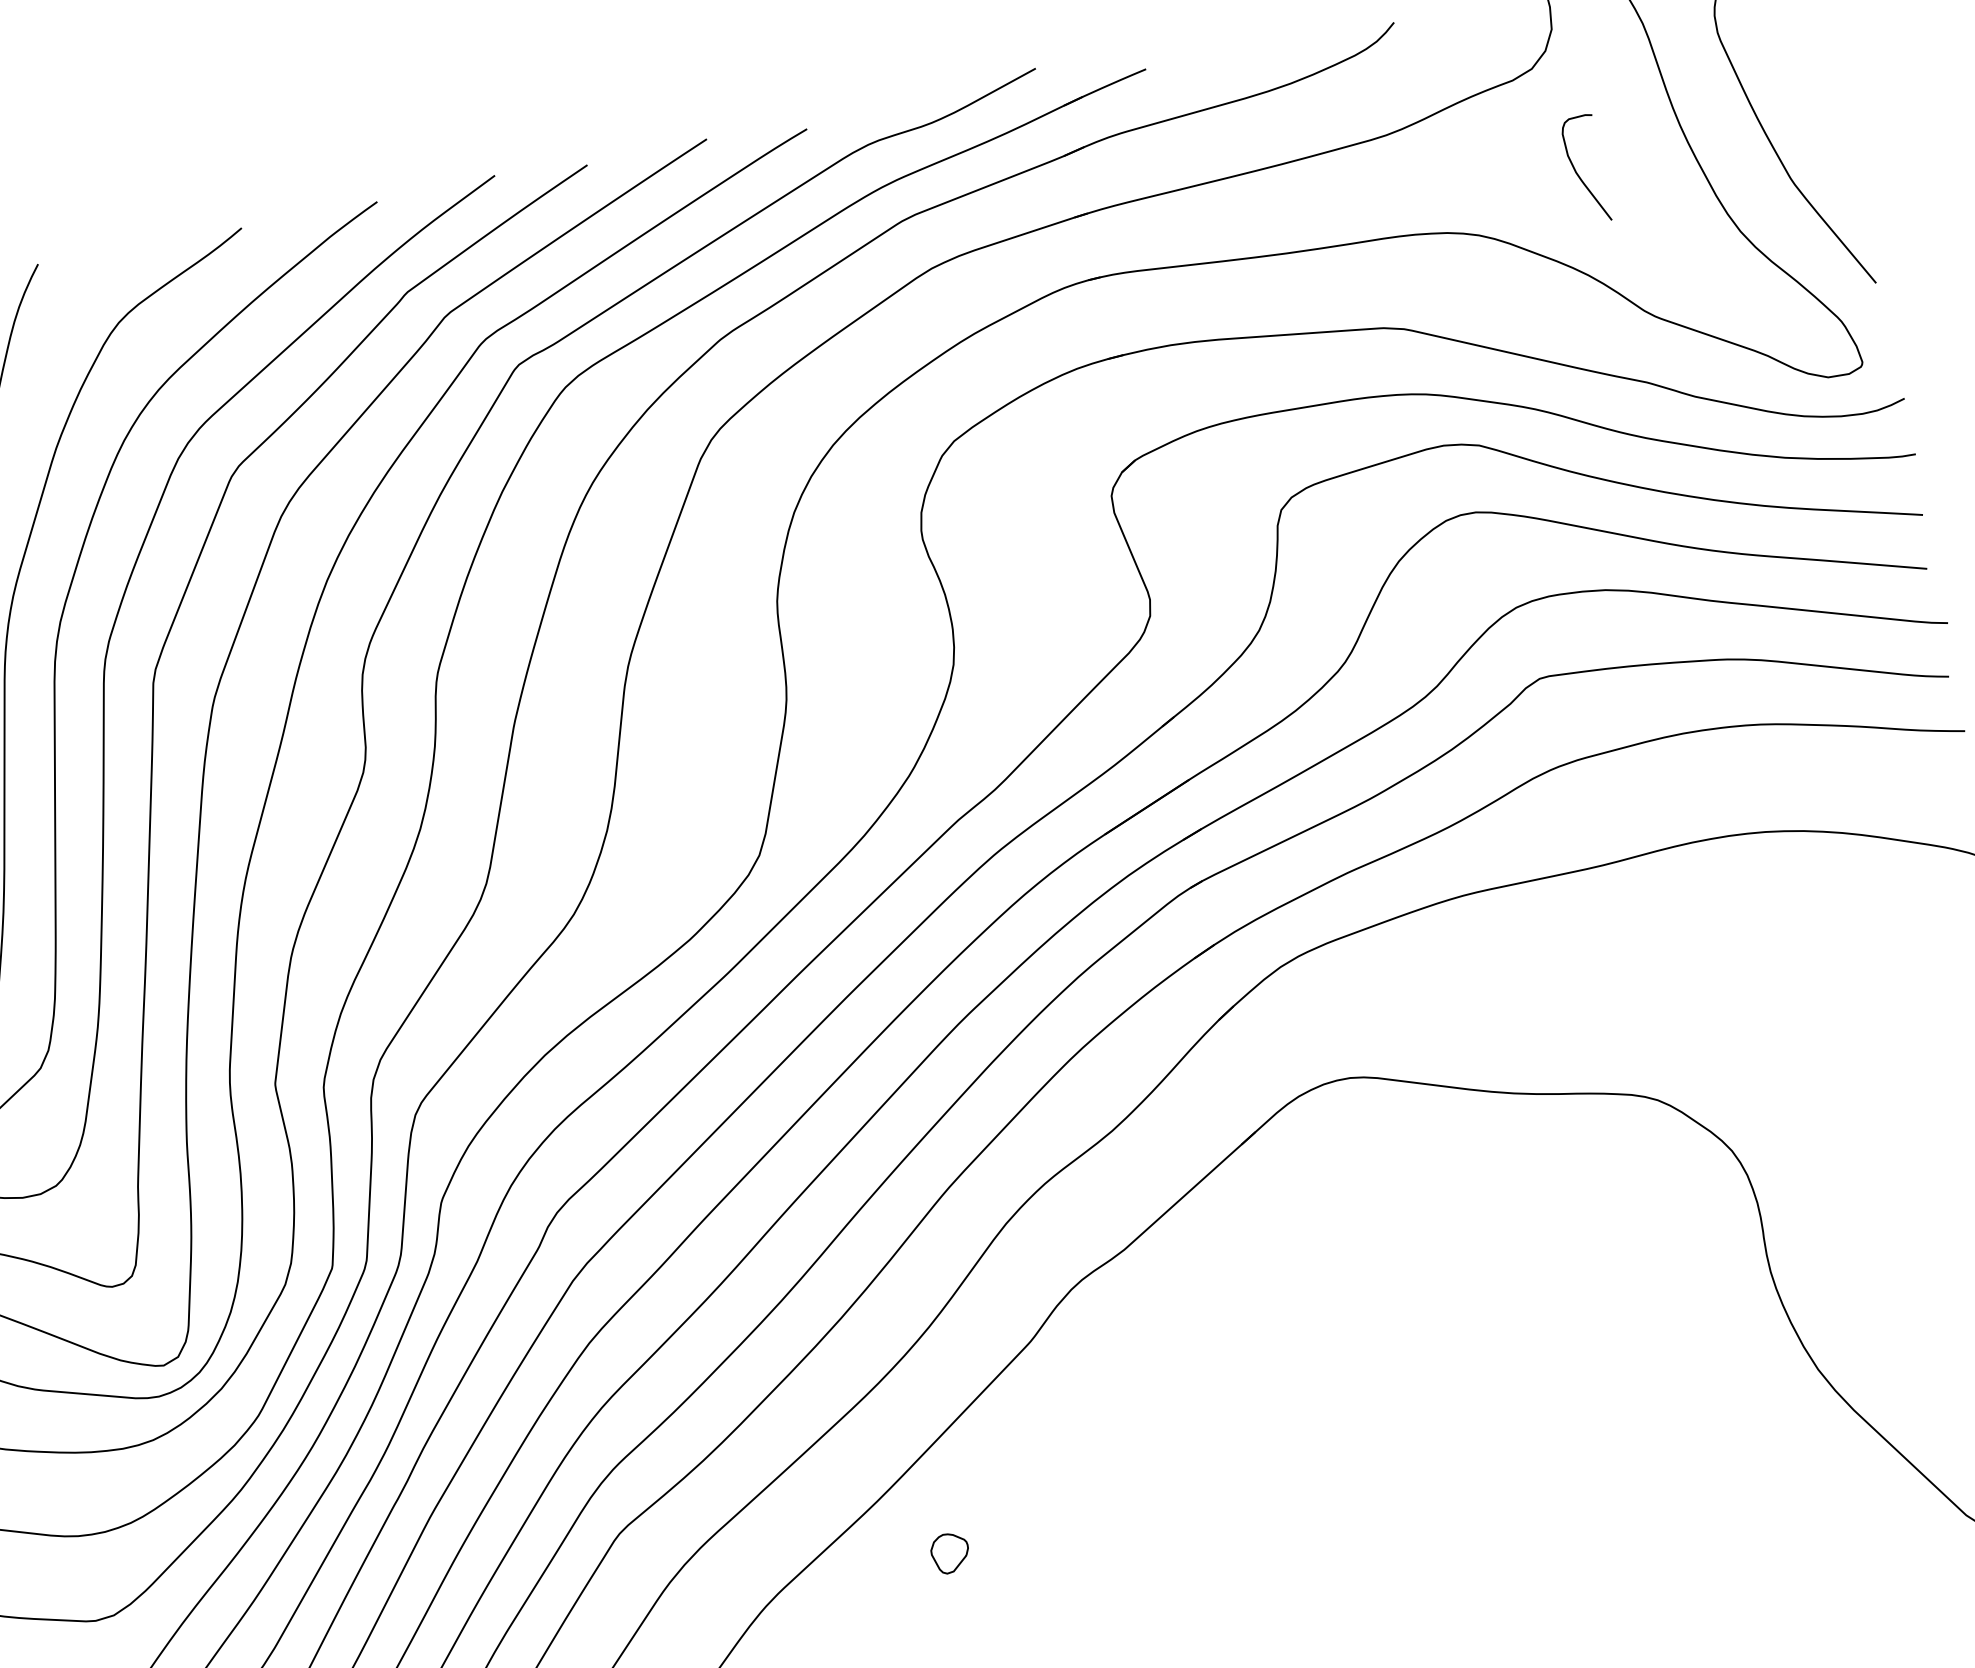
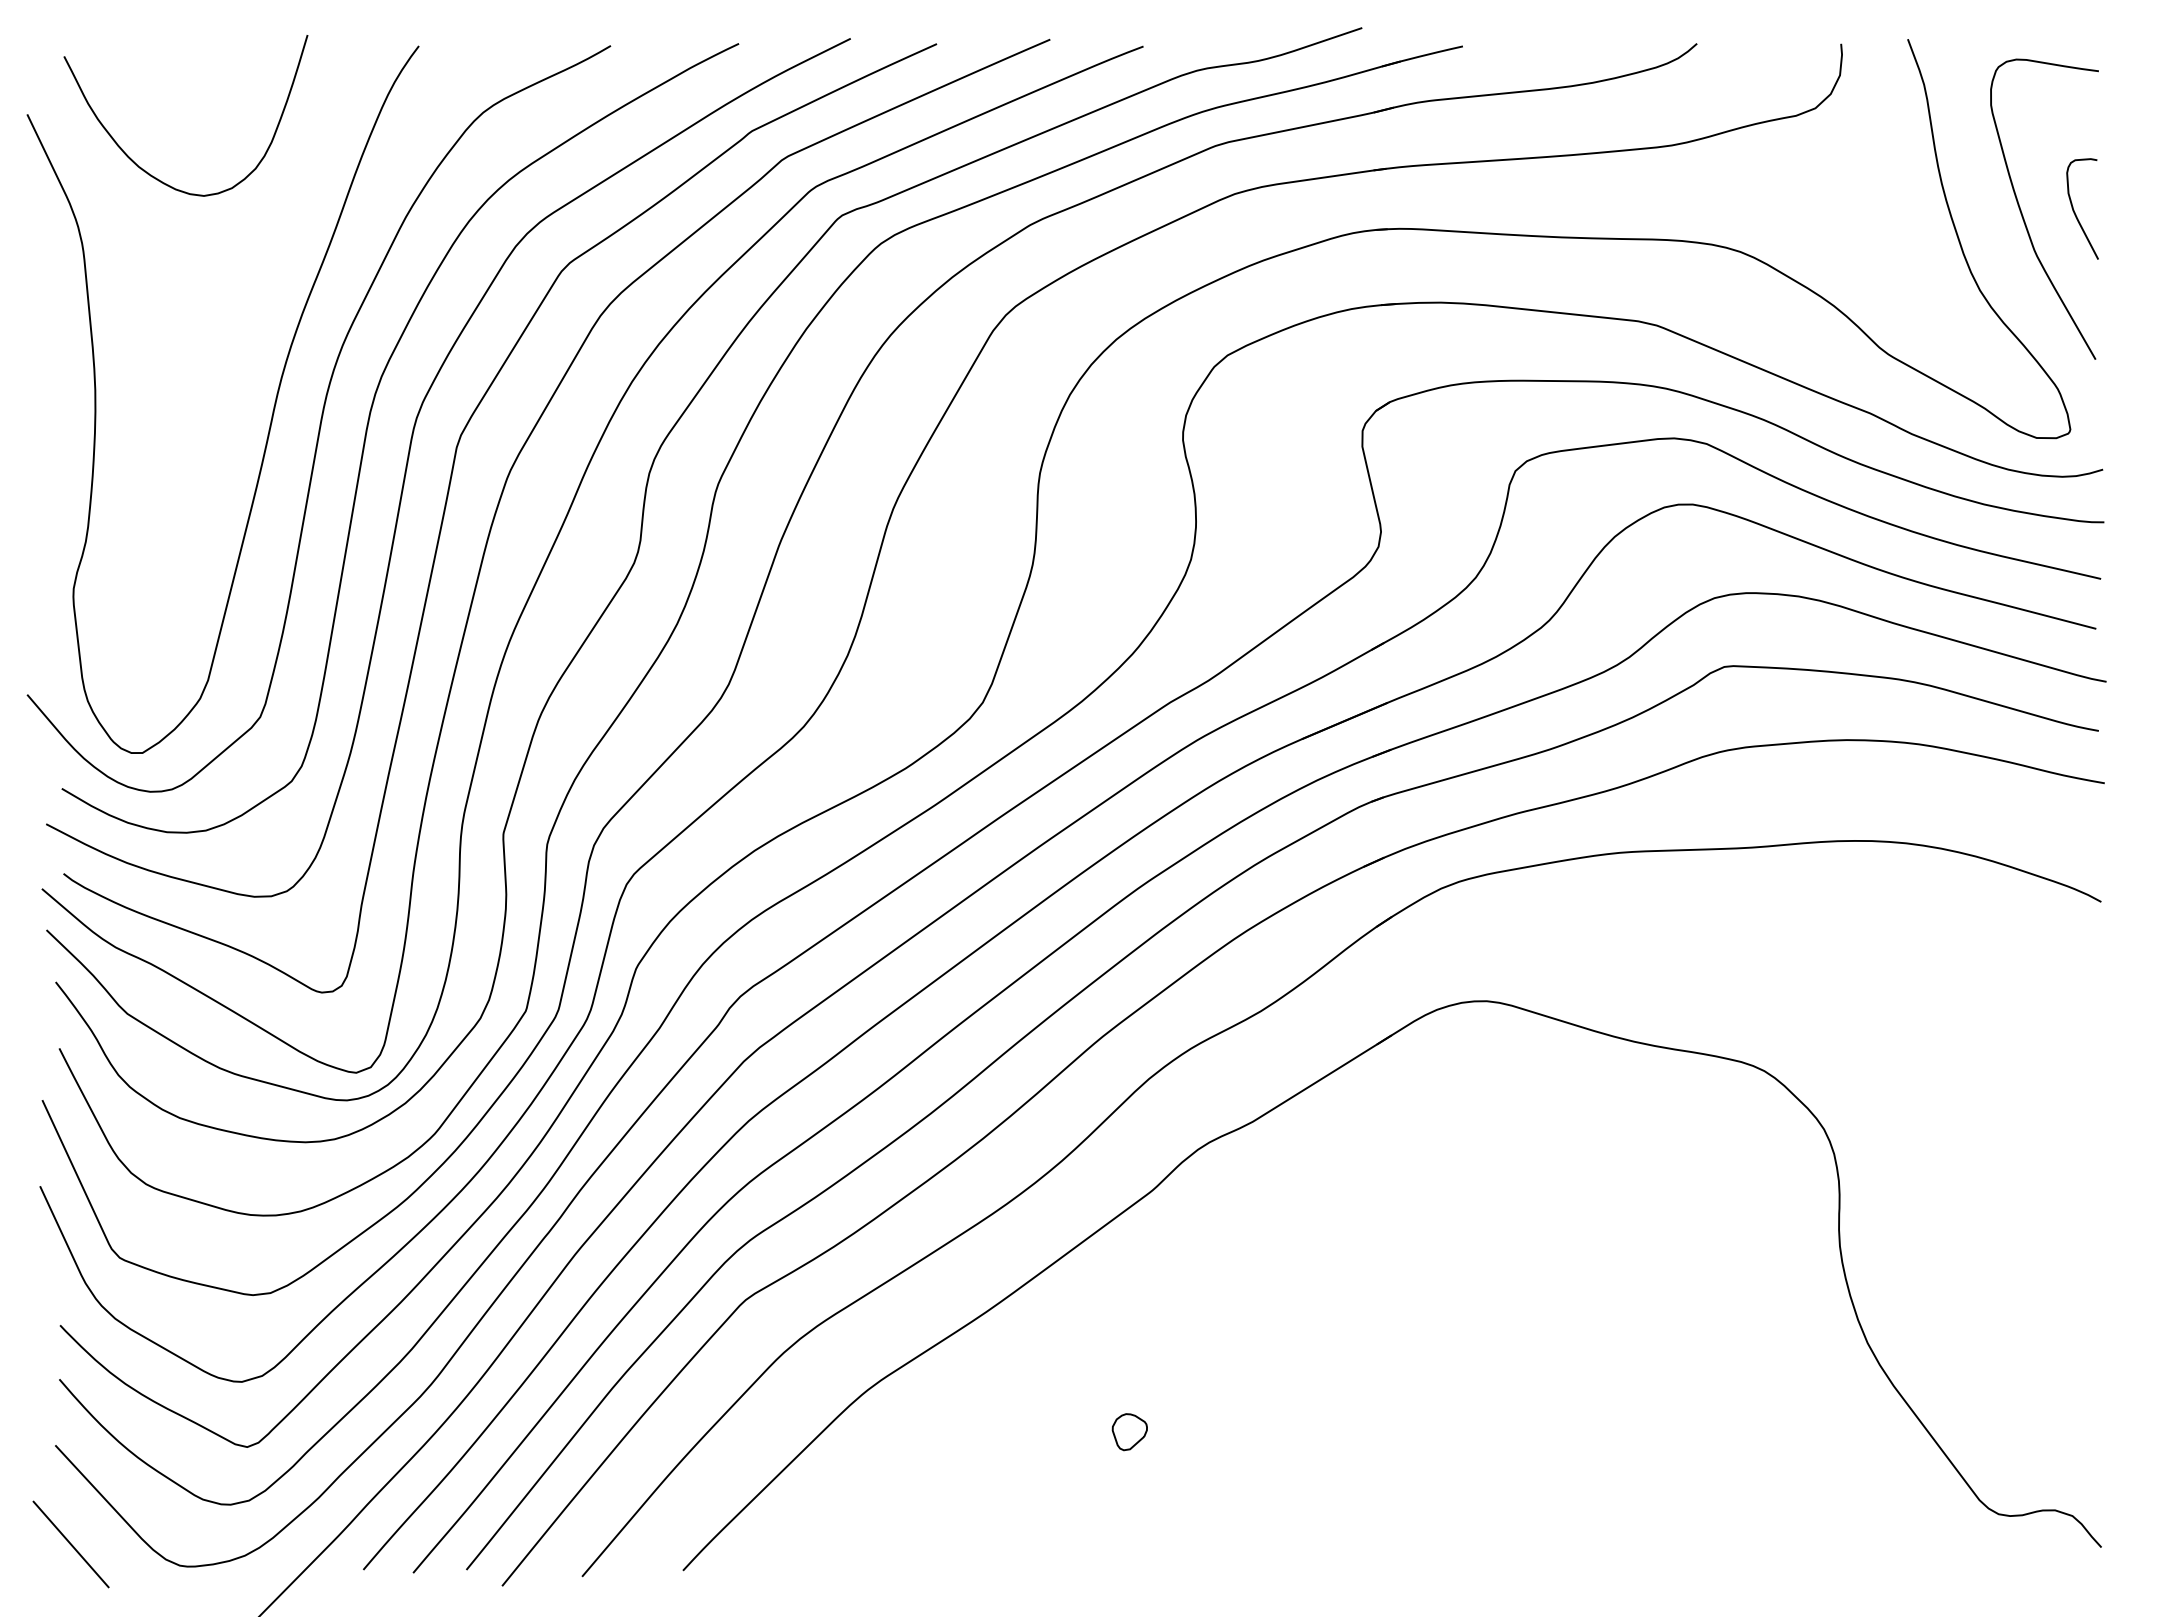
curve: (1578, 174) -> (2075, 212), moved
part: (950, 1553) -> (1129, 1432), moved

